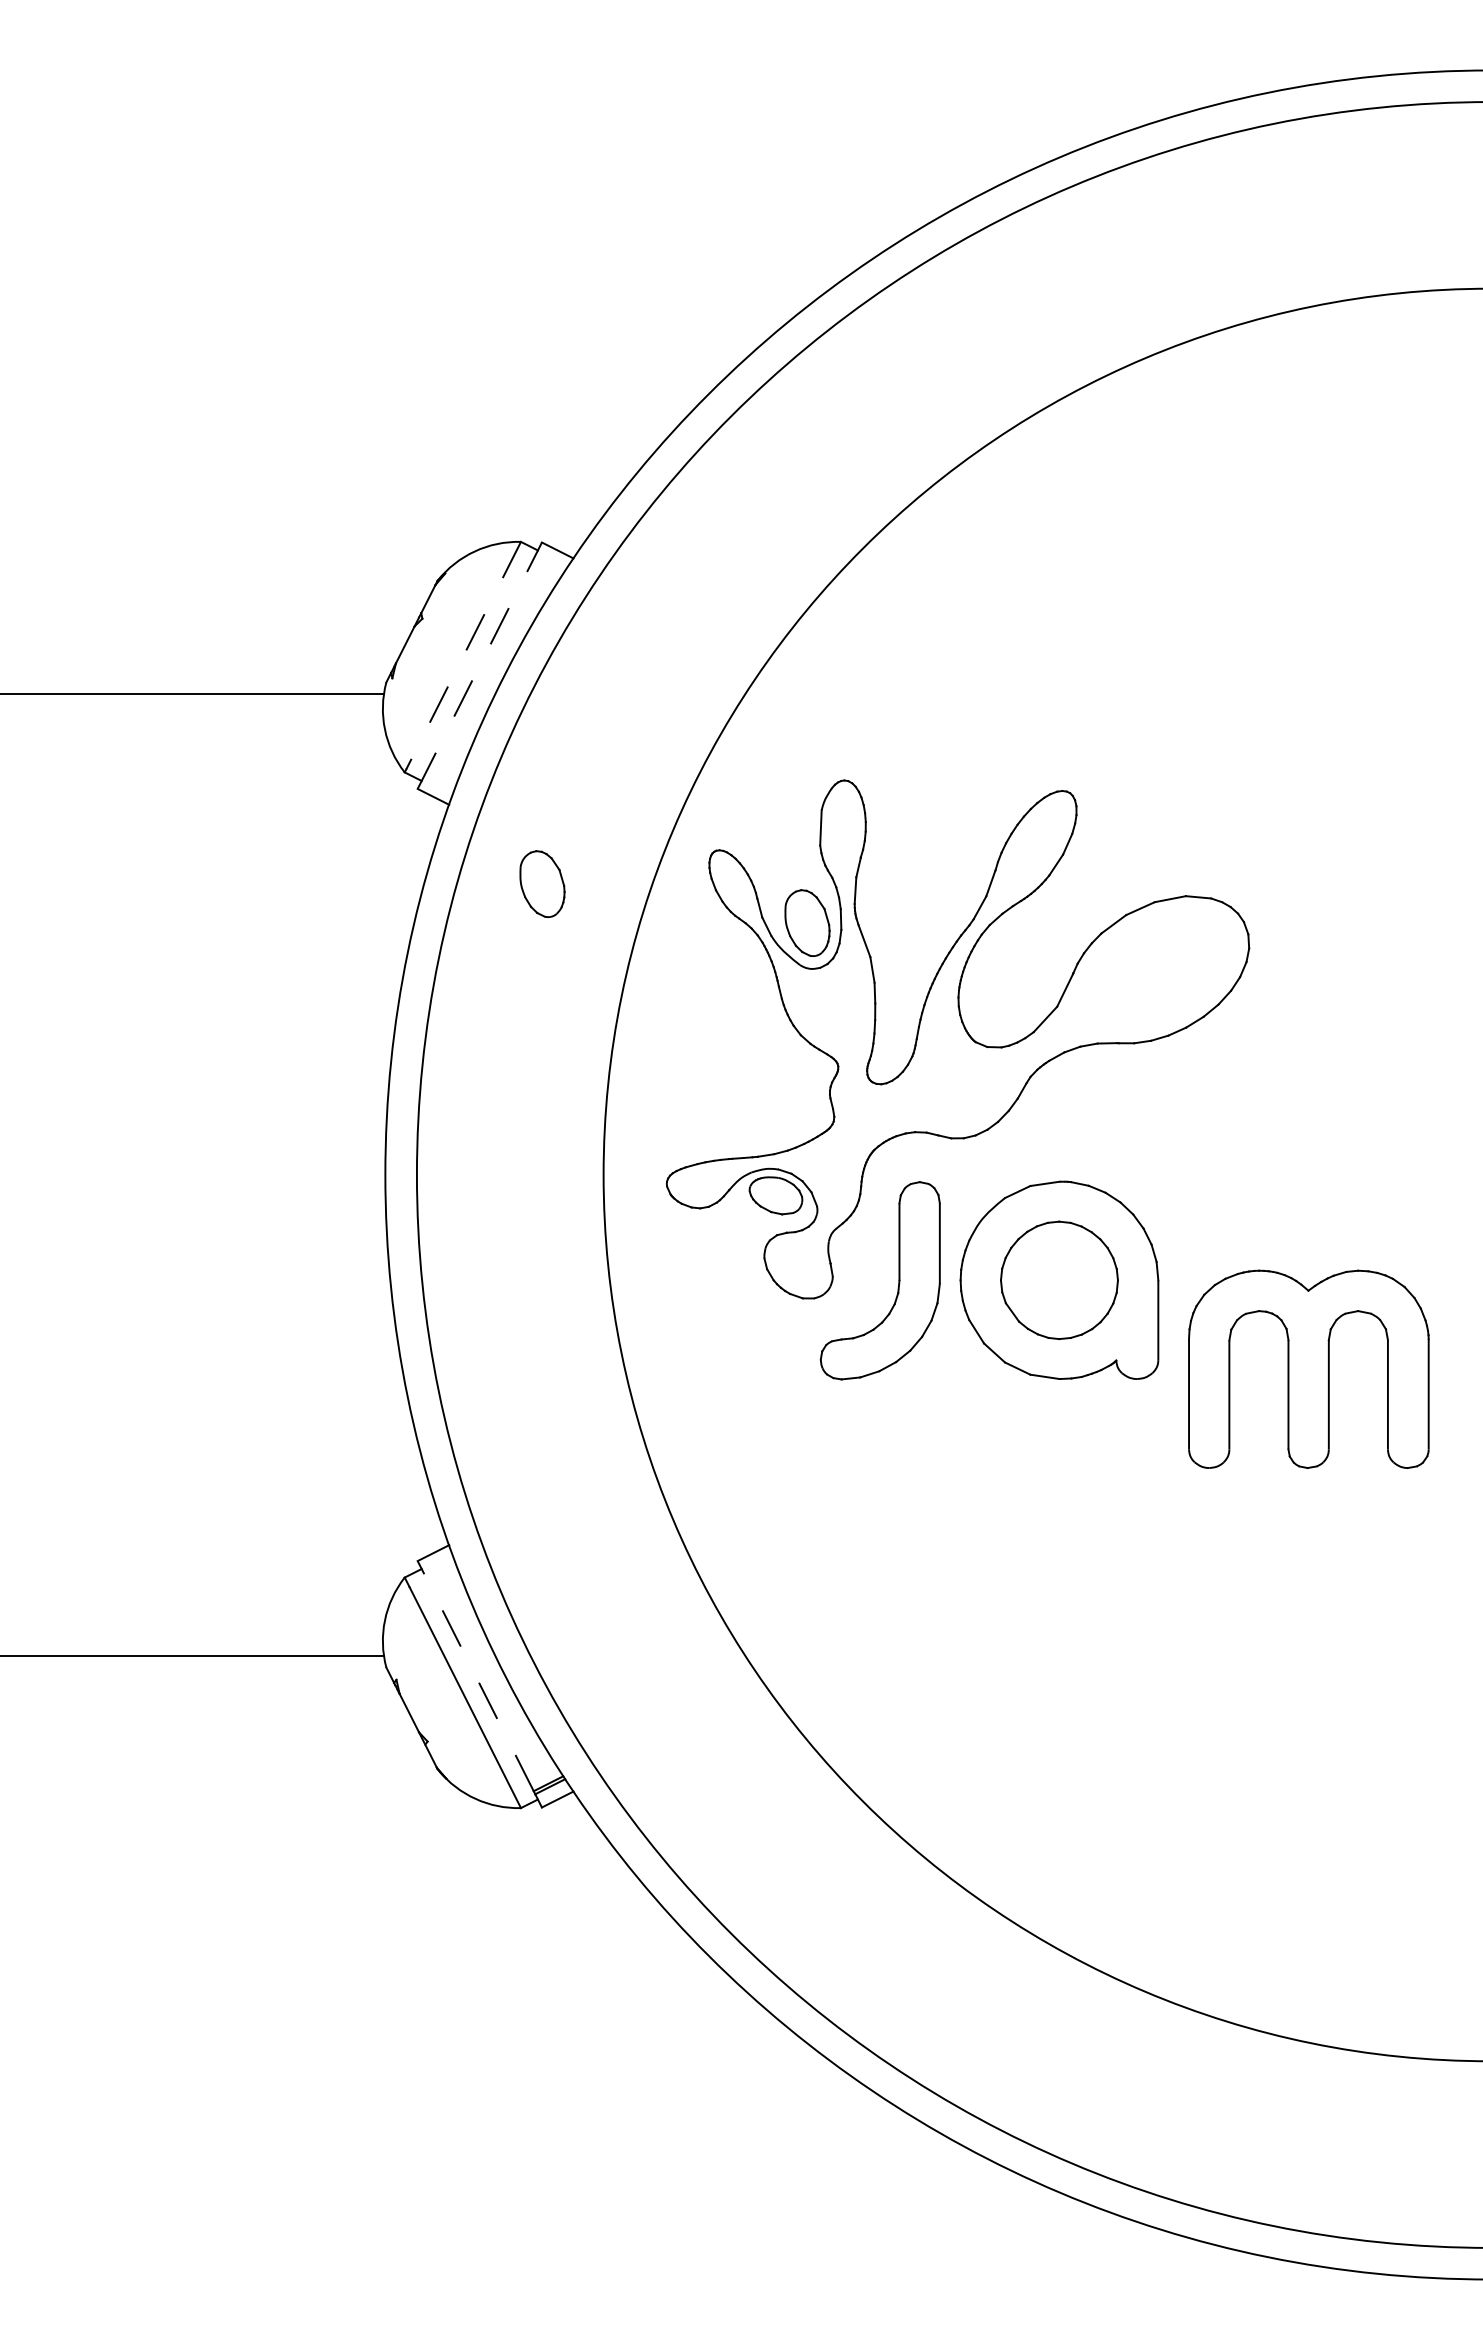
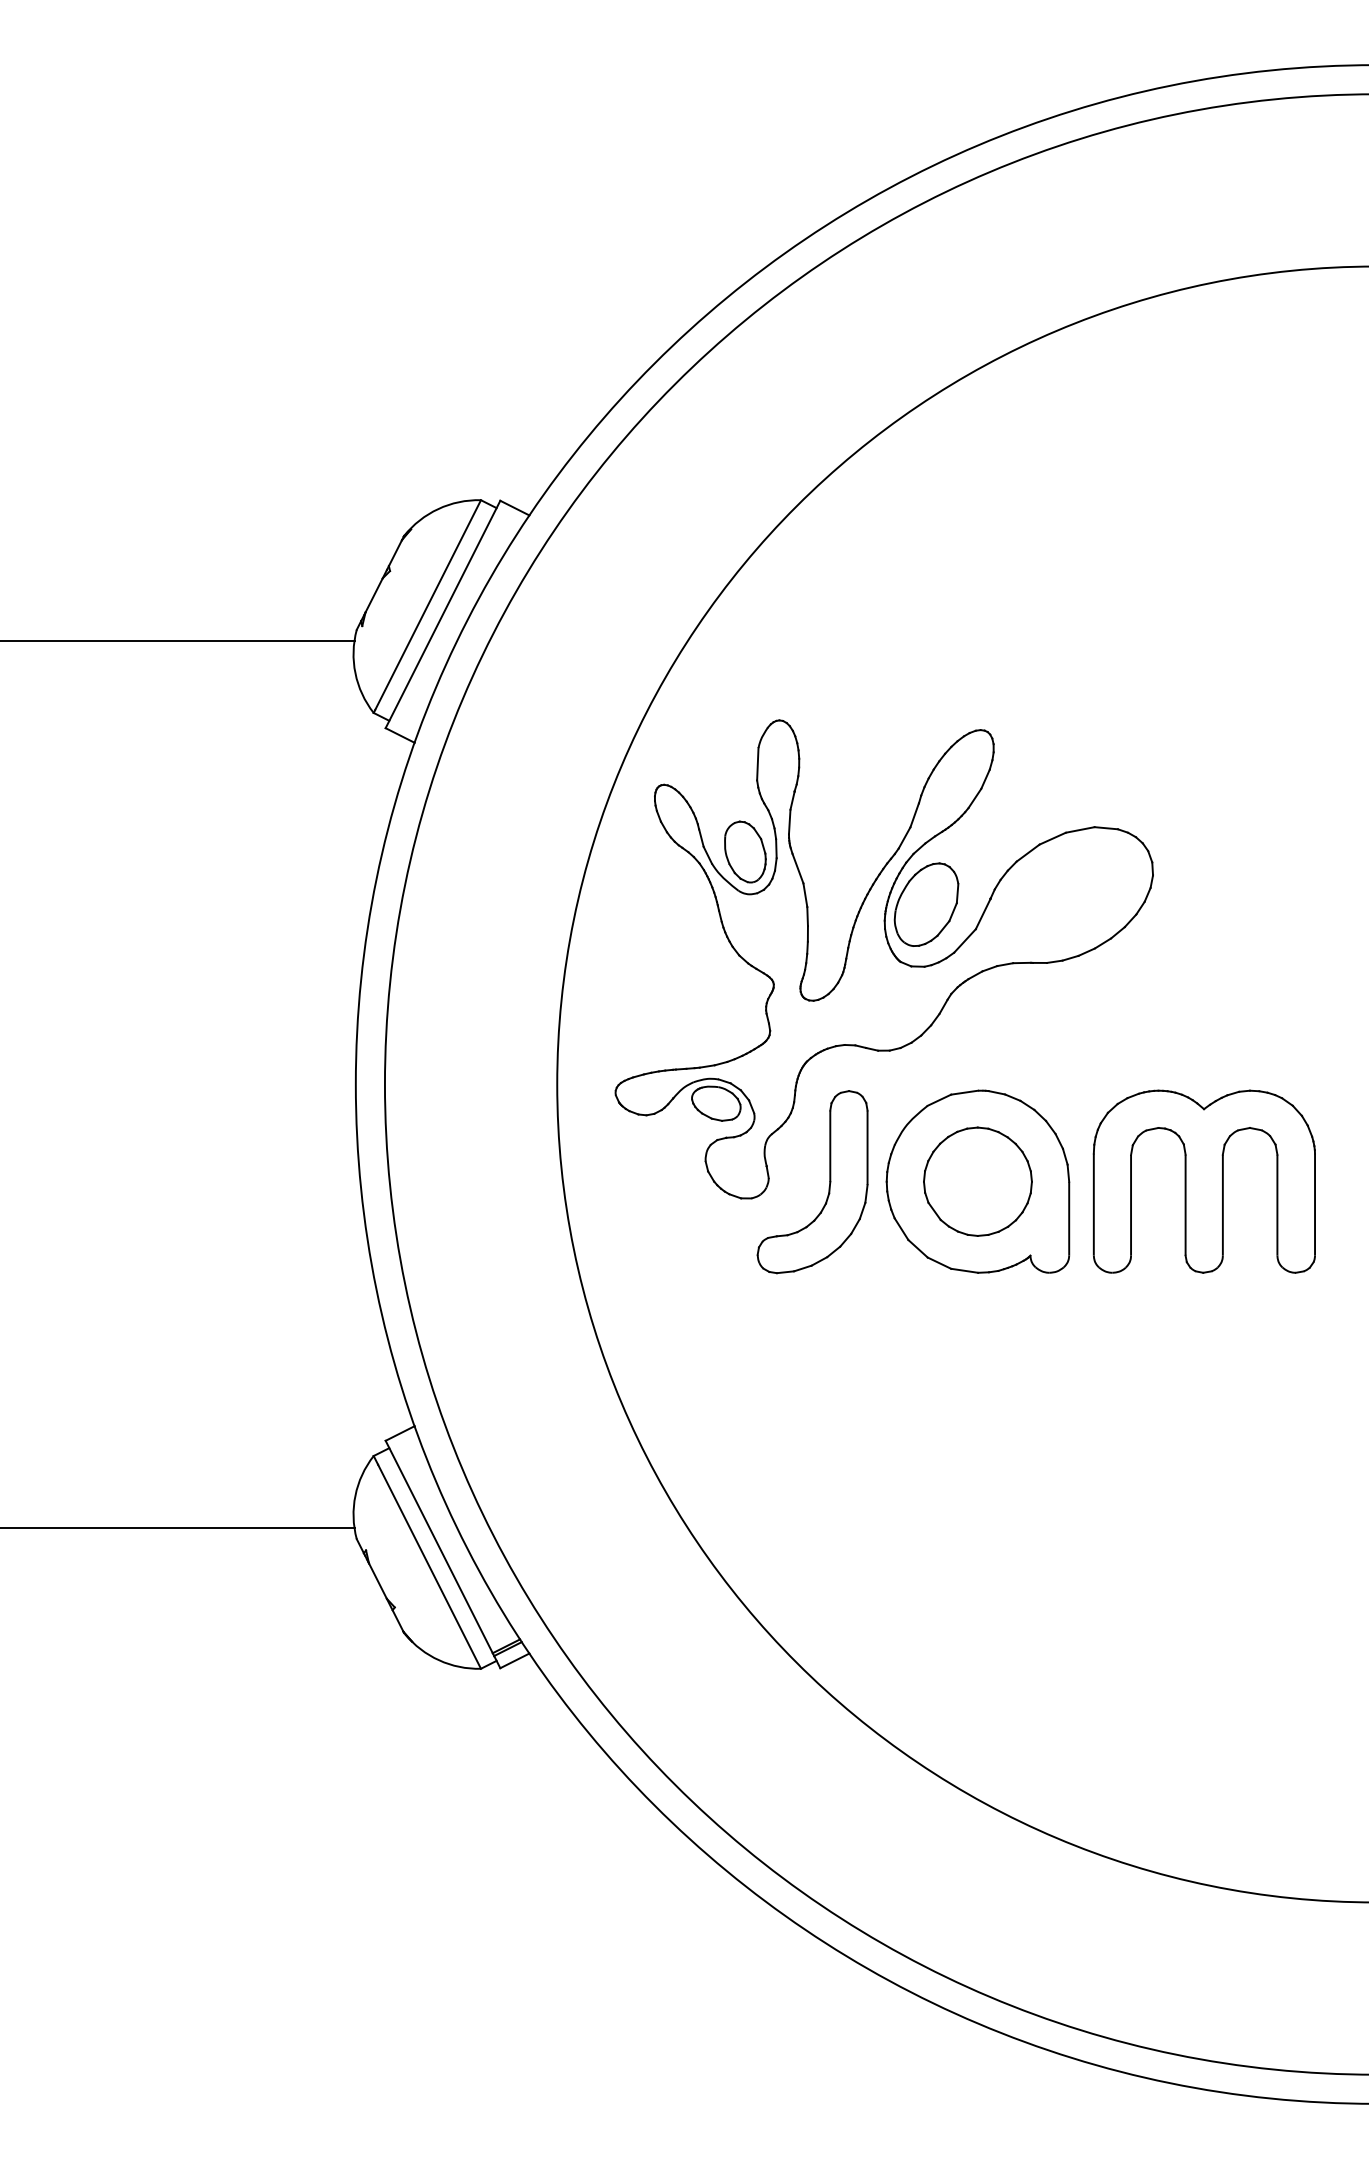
line: (463, 656) -> (427, 605), dashed -> solid
line: (479, 665) -> (442, 614), dashed -> solid
part: (542, 883) -> (500, 815), removed
part: (1003, 979) -> (926, 904), added
part: (1308, 1368) -> (1204, 1180), moved
line: (475, 1676) -> (439, 1547), dashed -> solid

